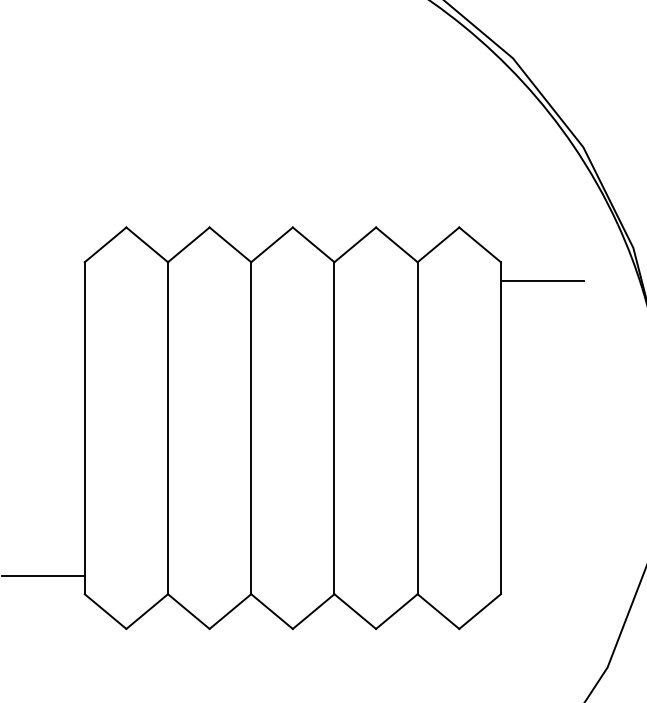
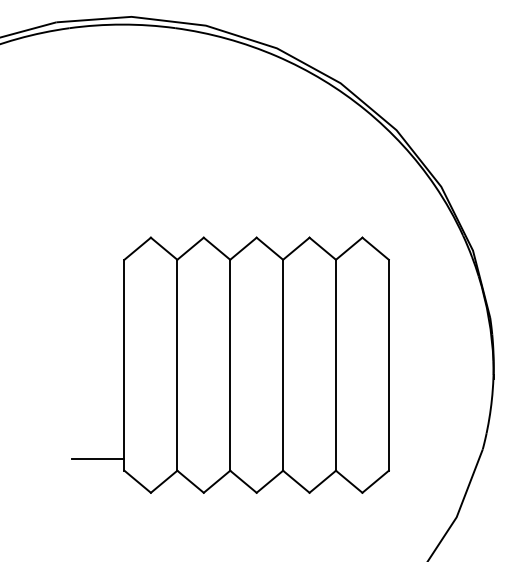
line: (541, 280) -> (414, 271), removed

